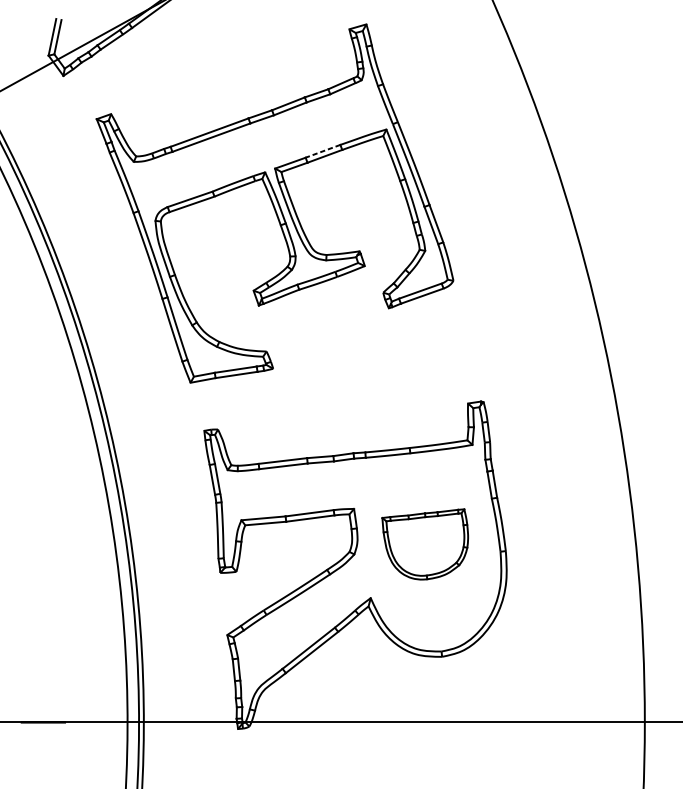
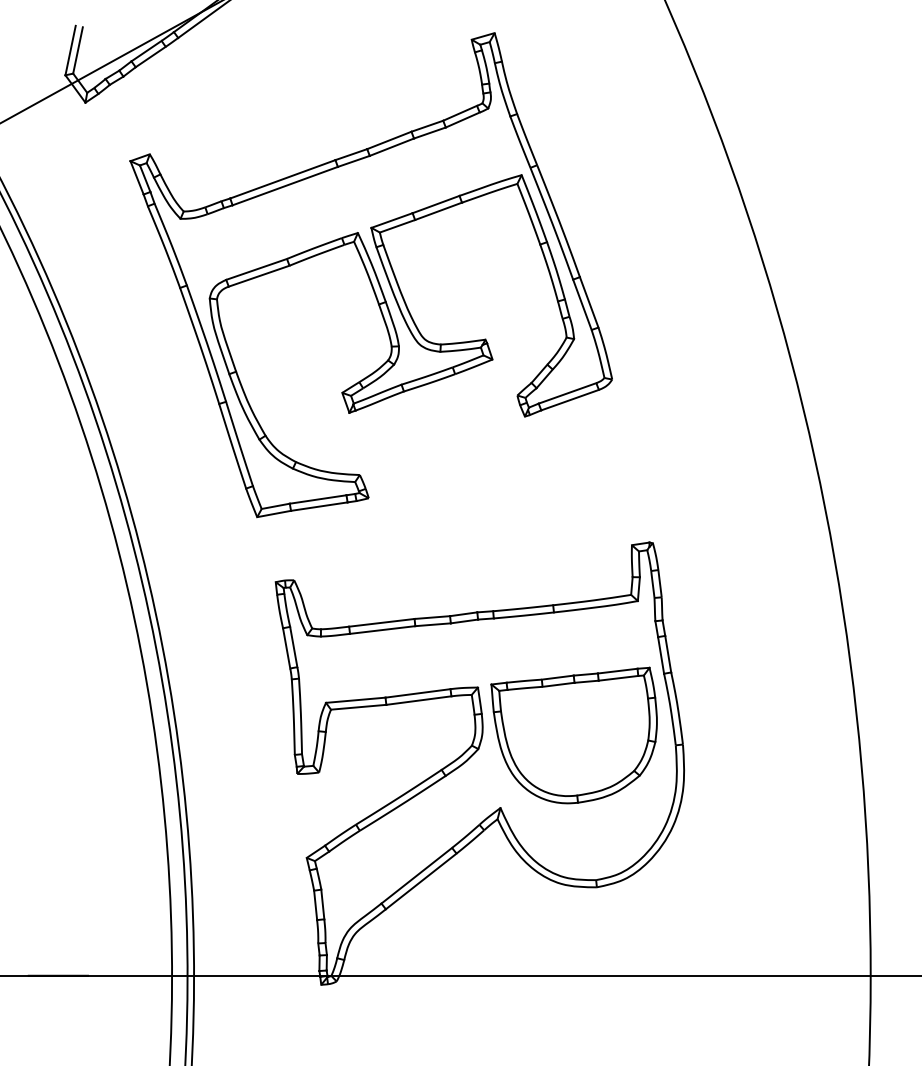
line: (323, 151) -> (436, 204), dashed -> solid
part: (424, 544) -> (573, 735), size x1.43

